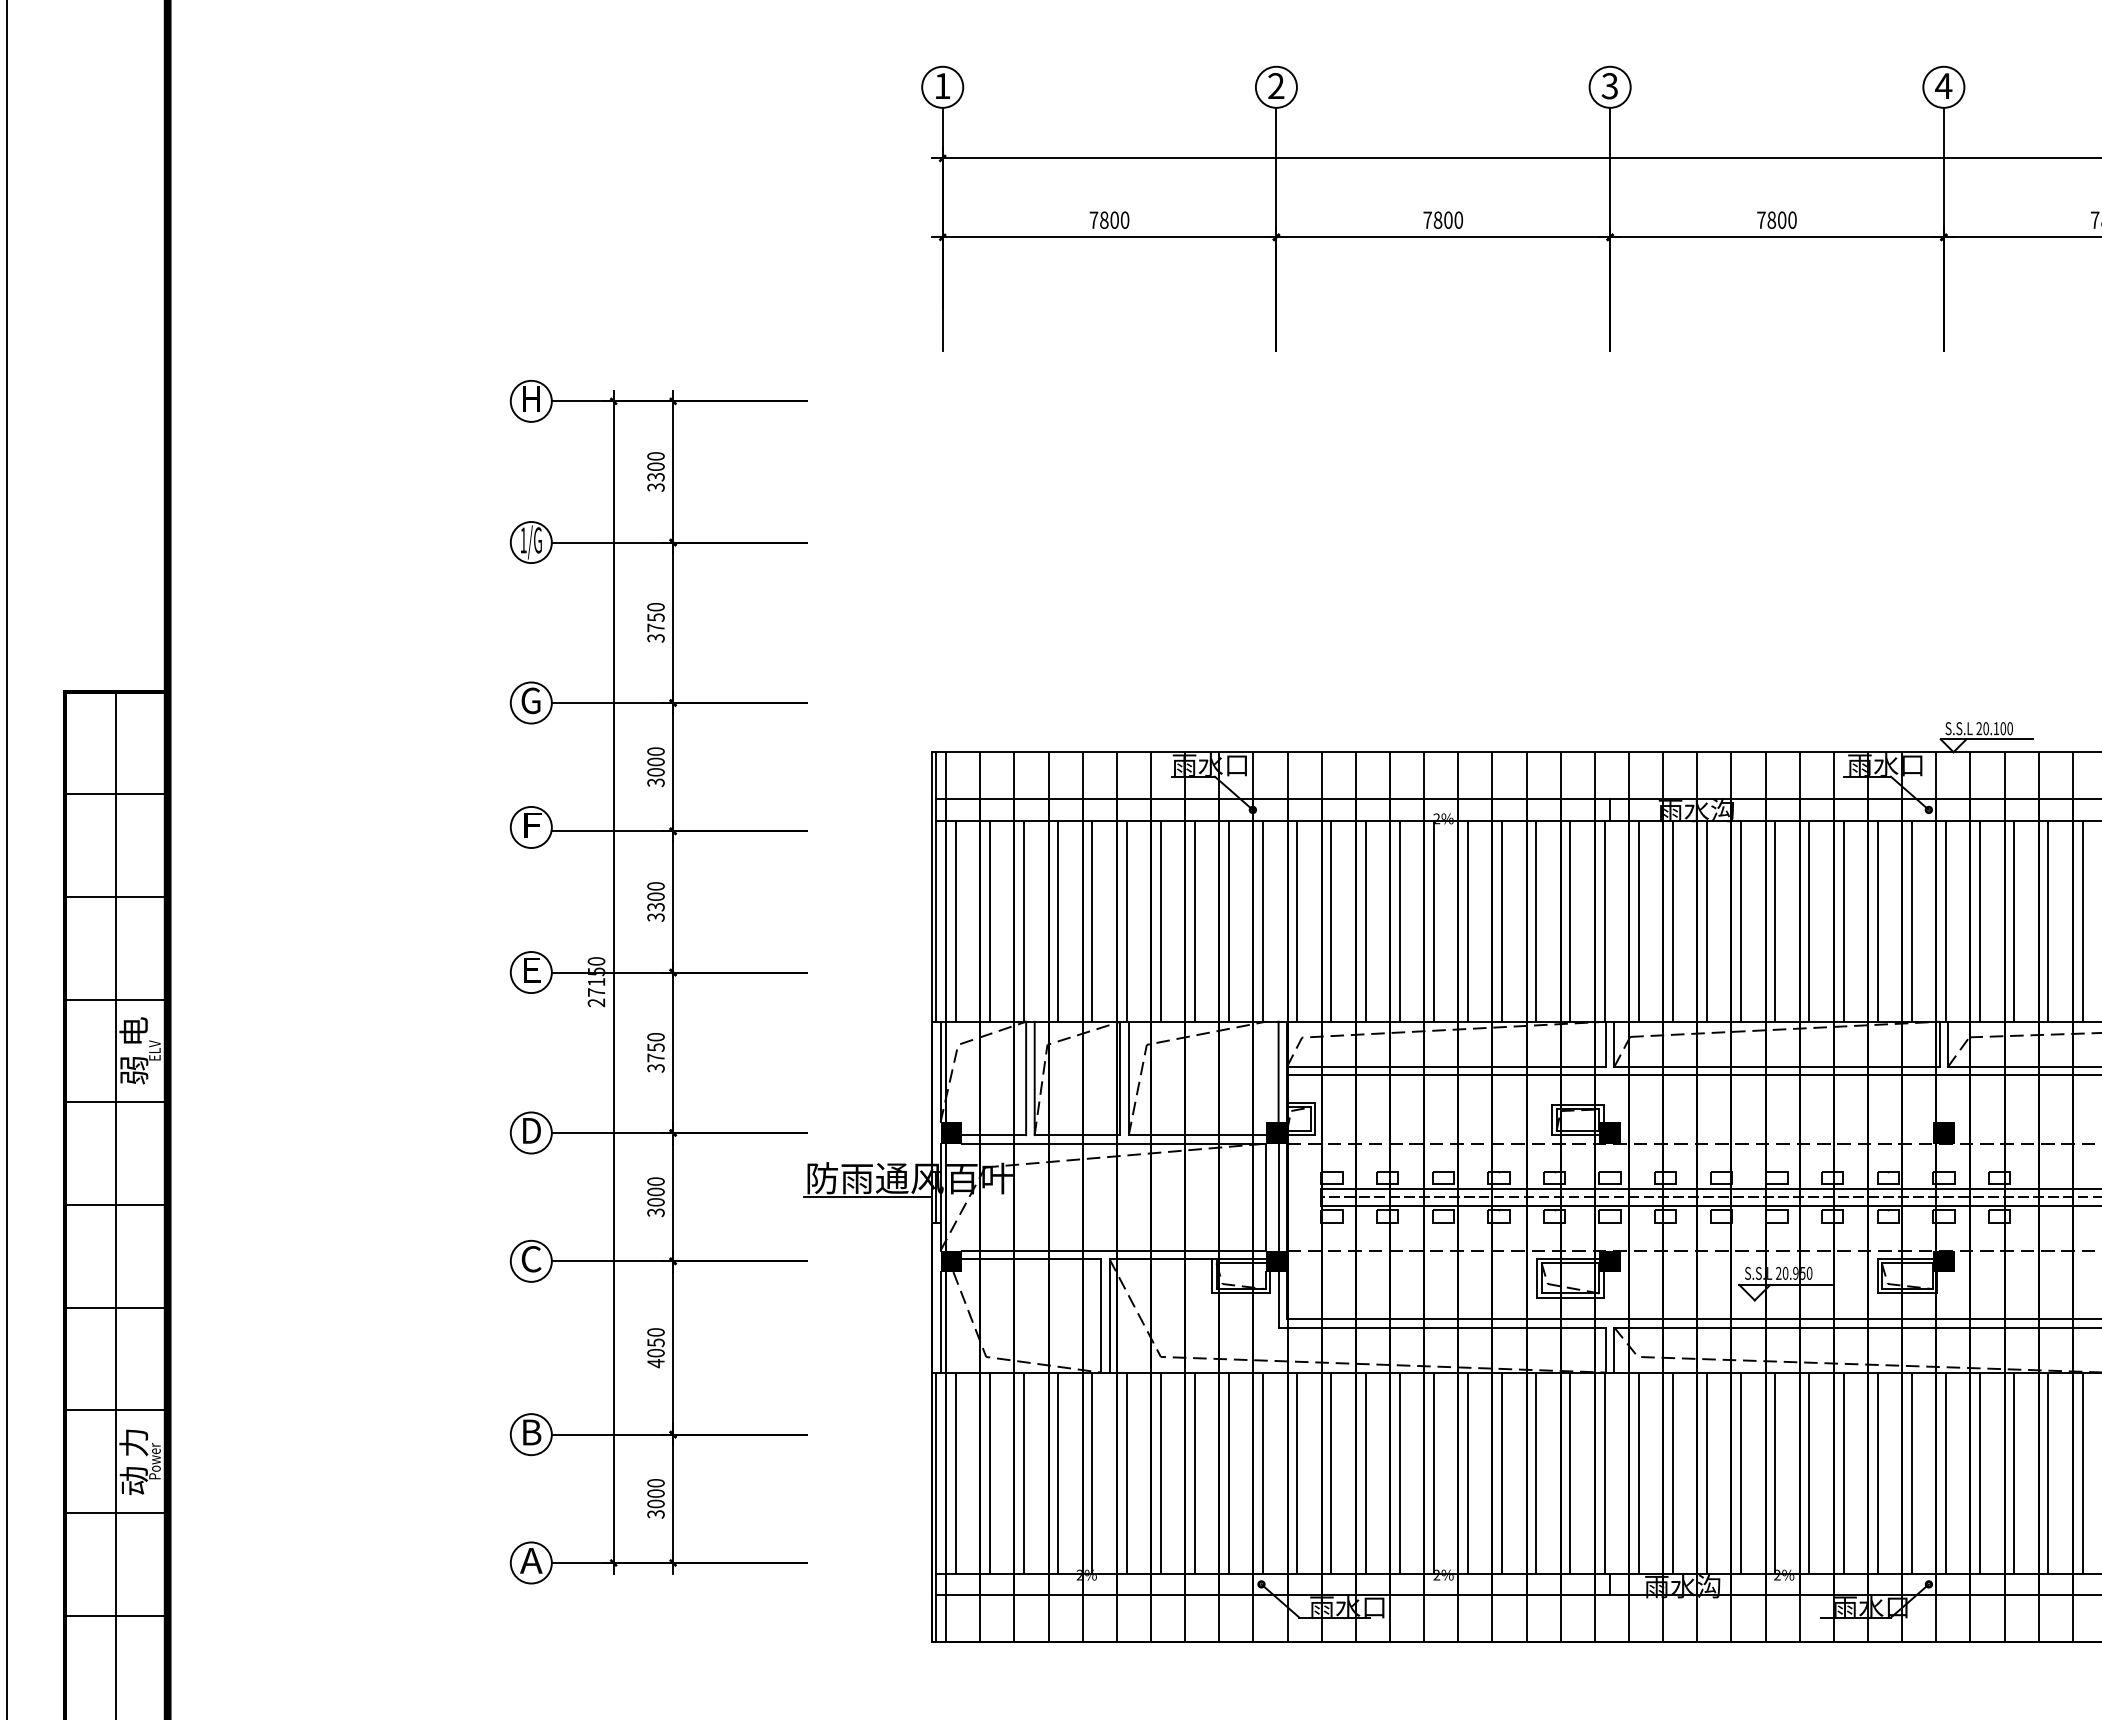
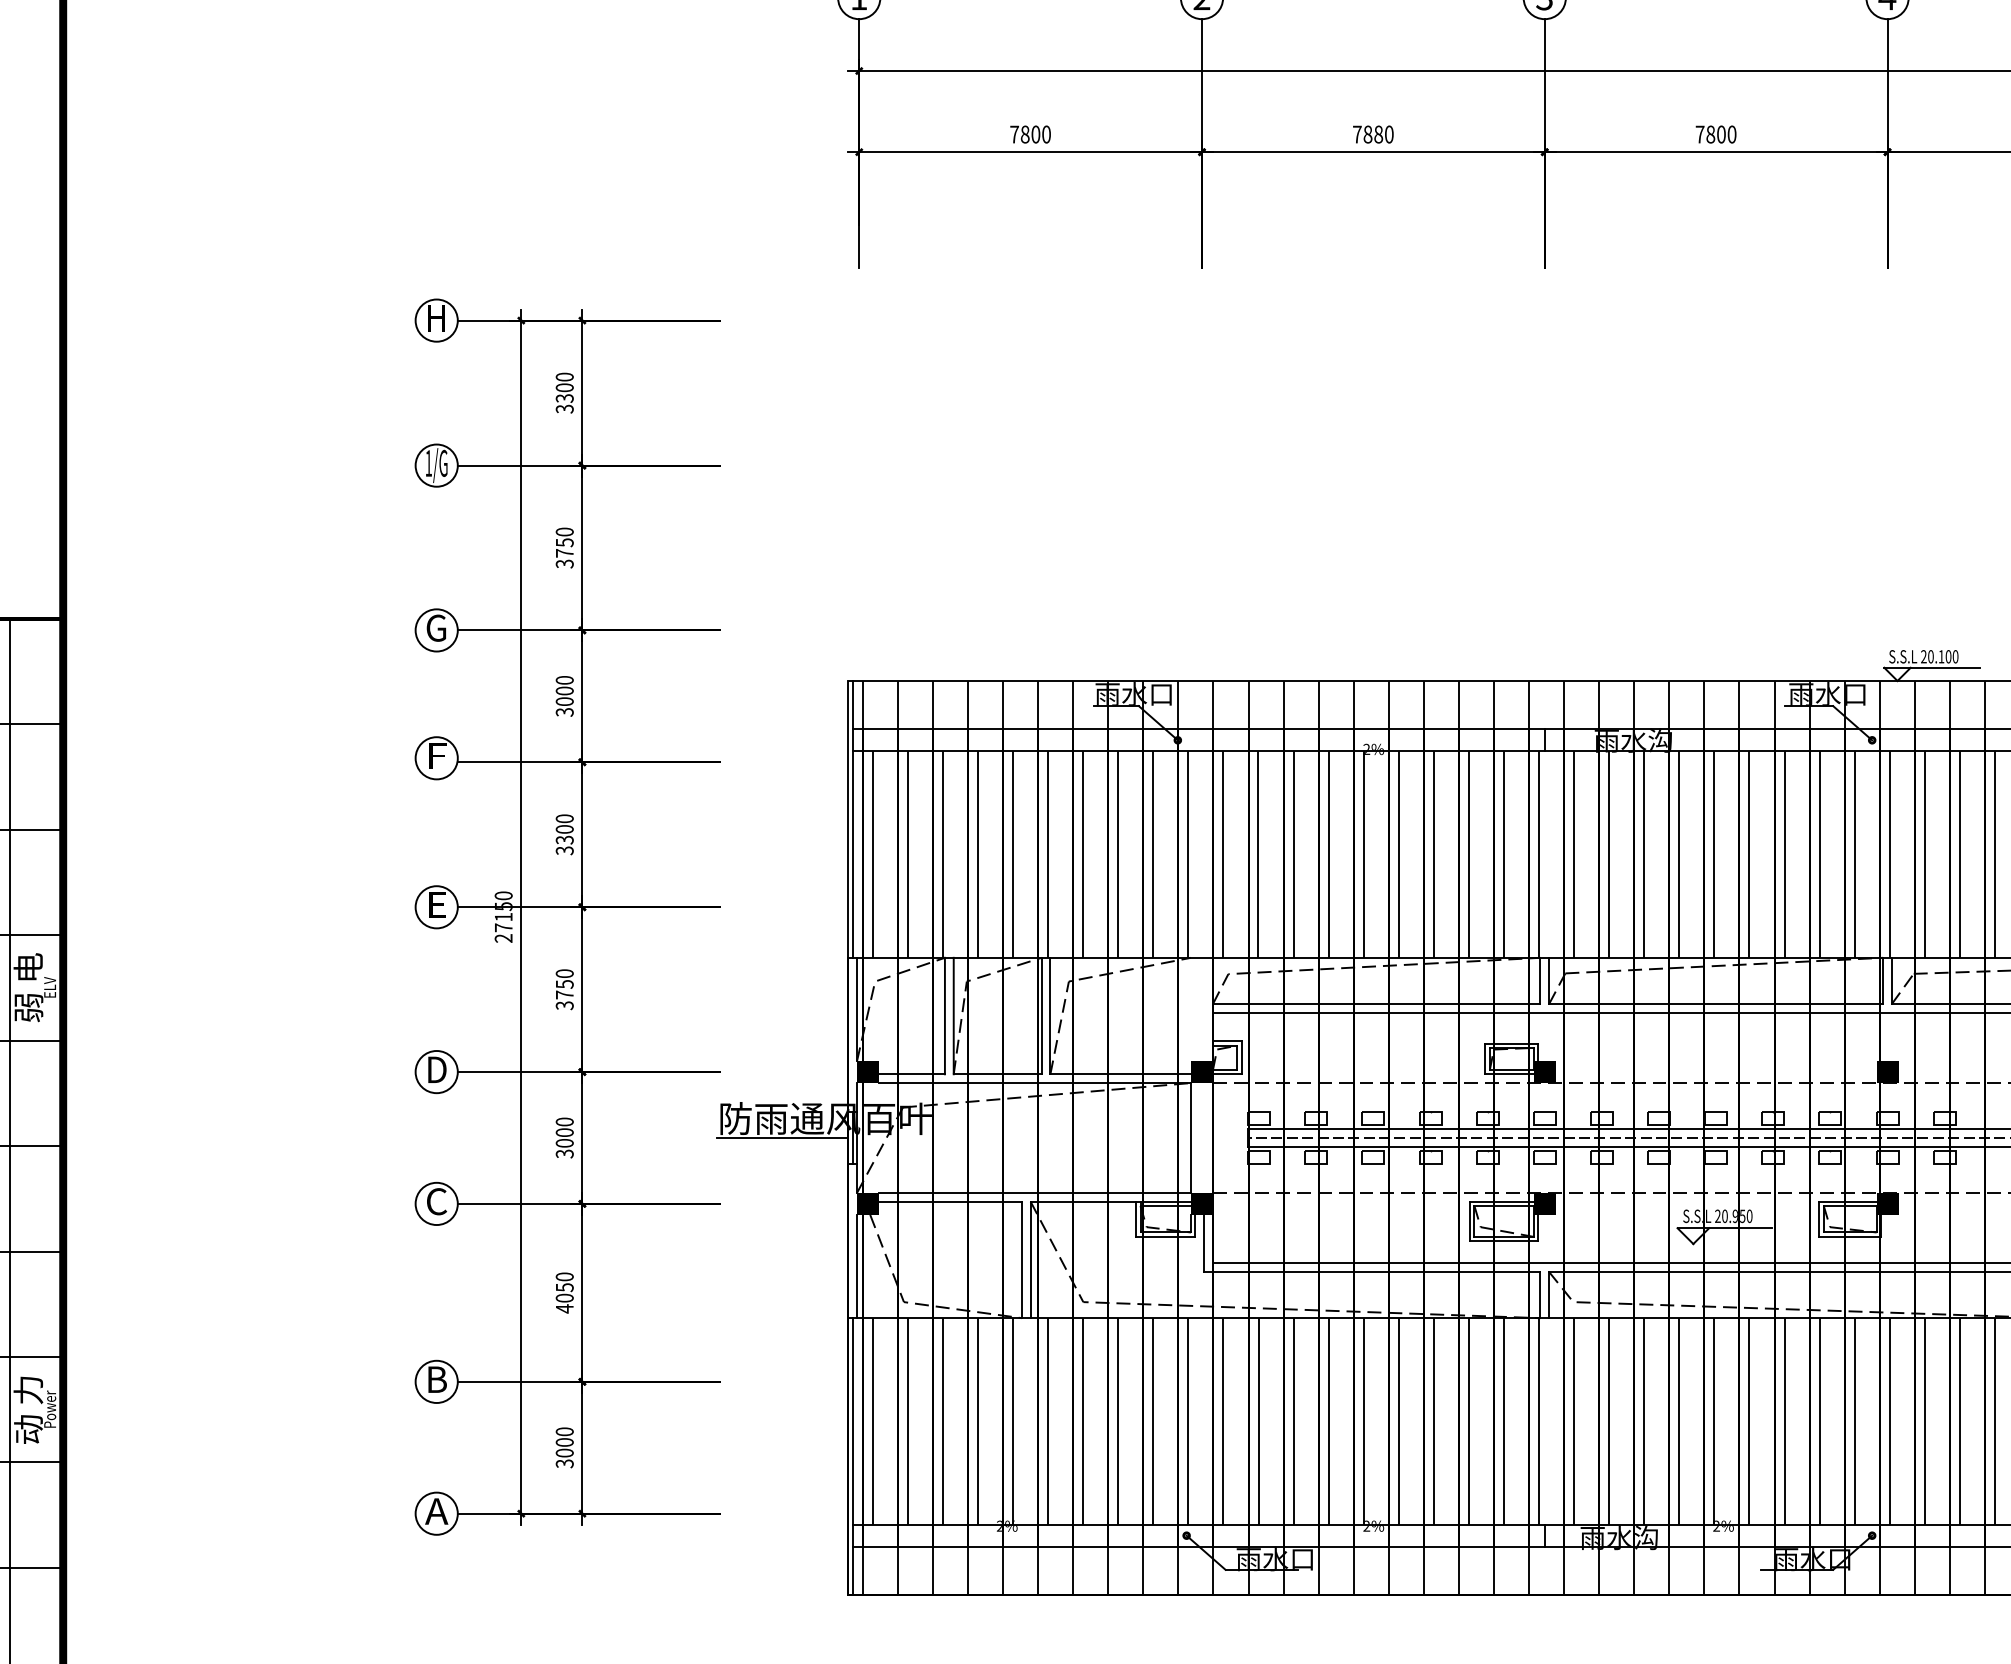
text: (1448, 220) -> (1378, 134), 7800 -> 7880
line: (1278, 1071) -> (1204, 1008), removed
line: (1278, 1196) -> (1204, 1137), removed

